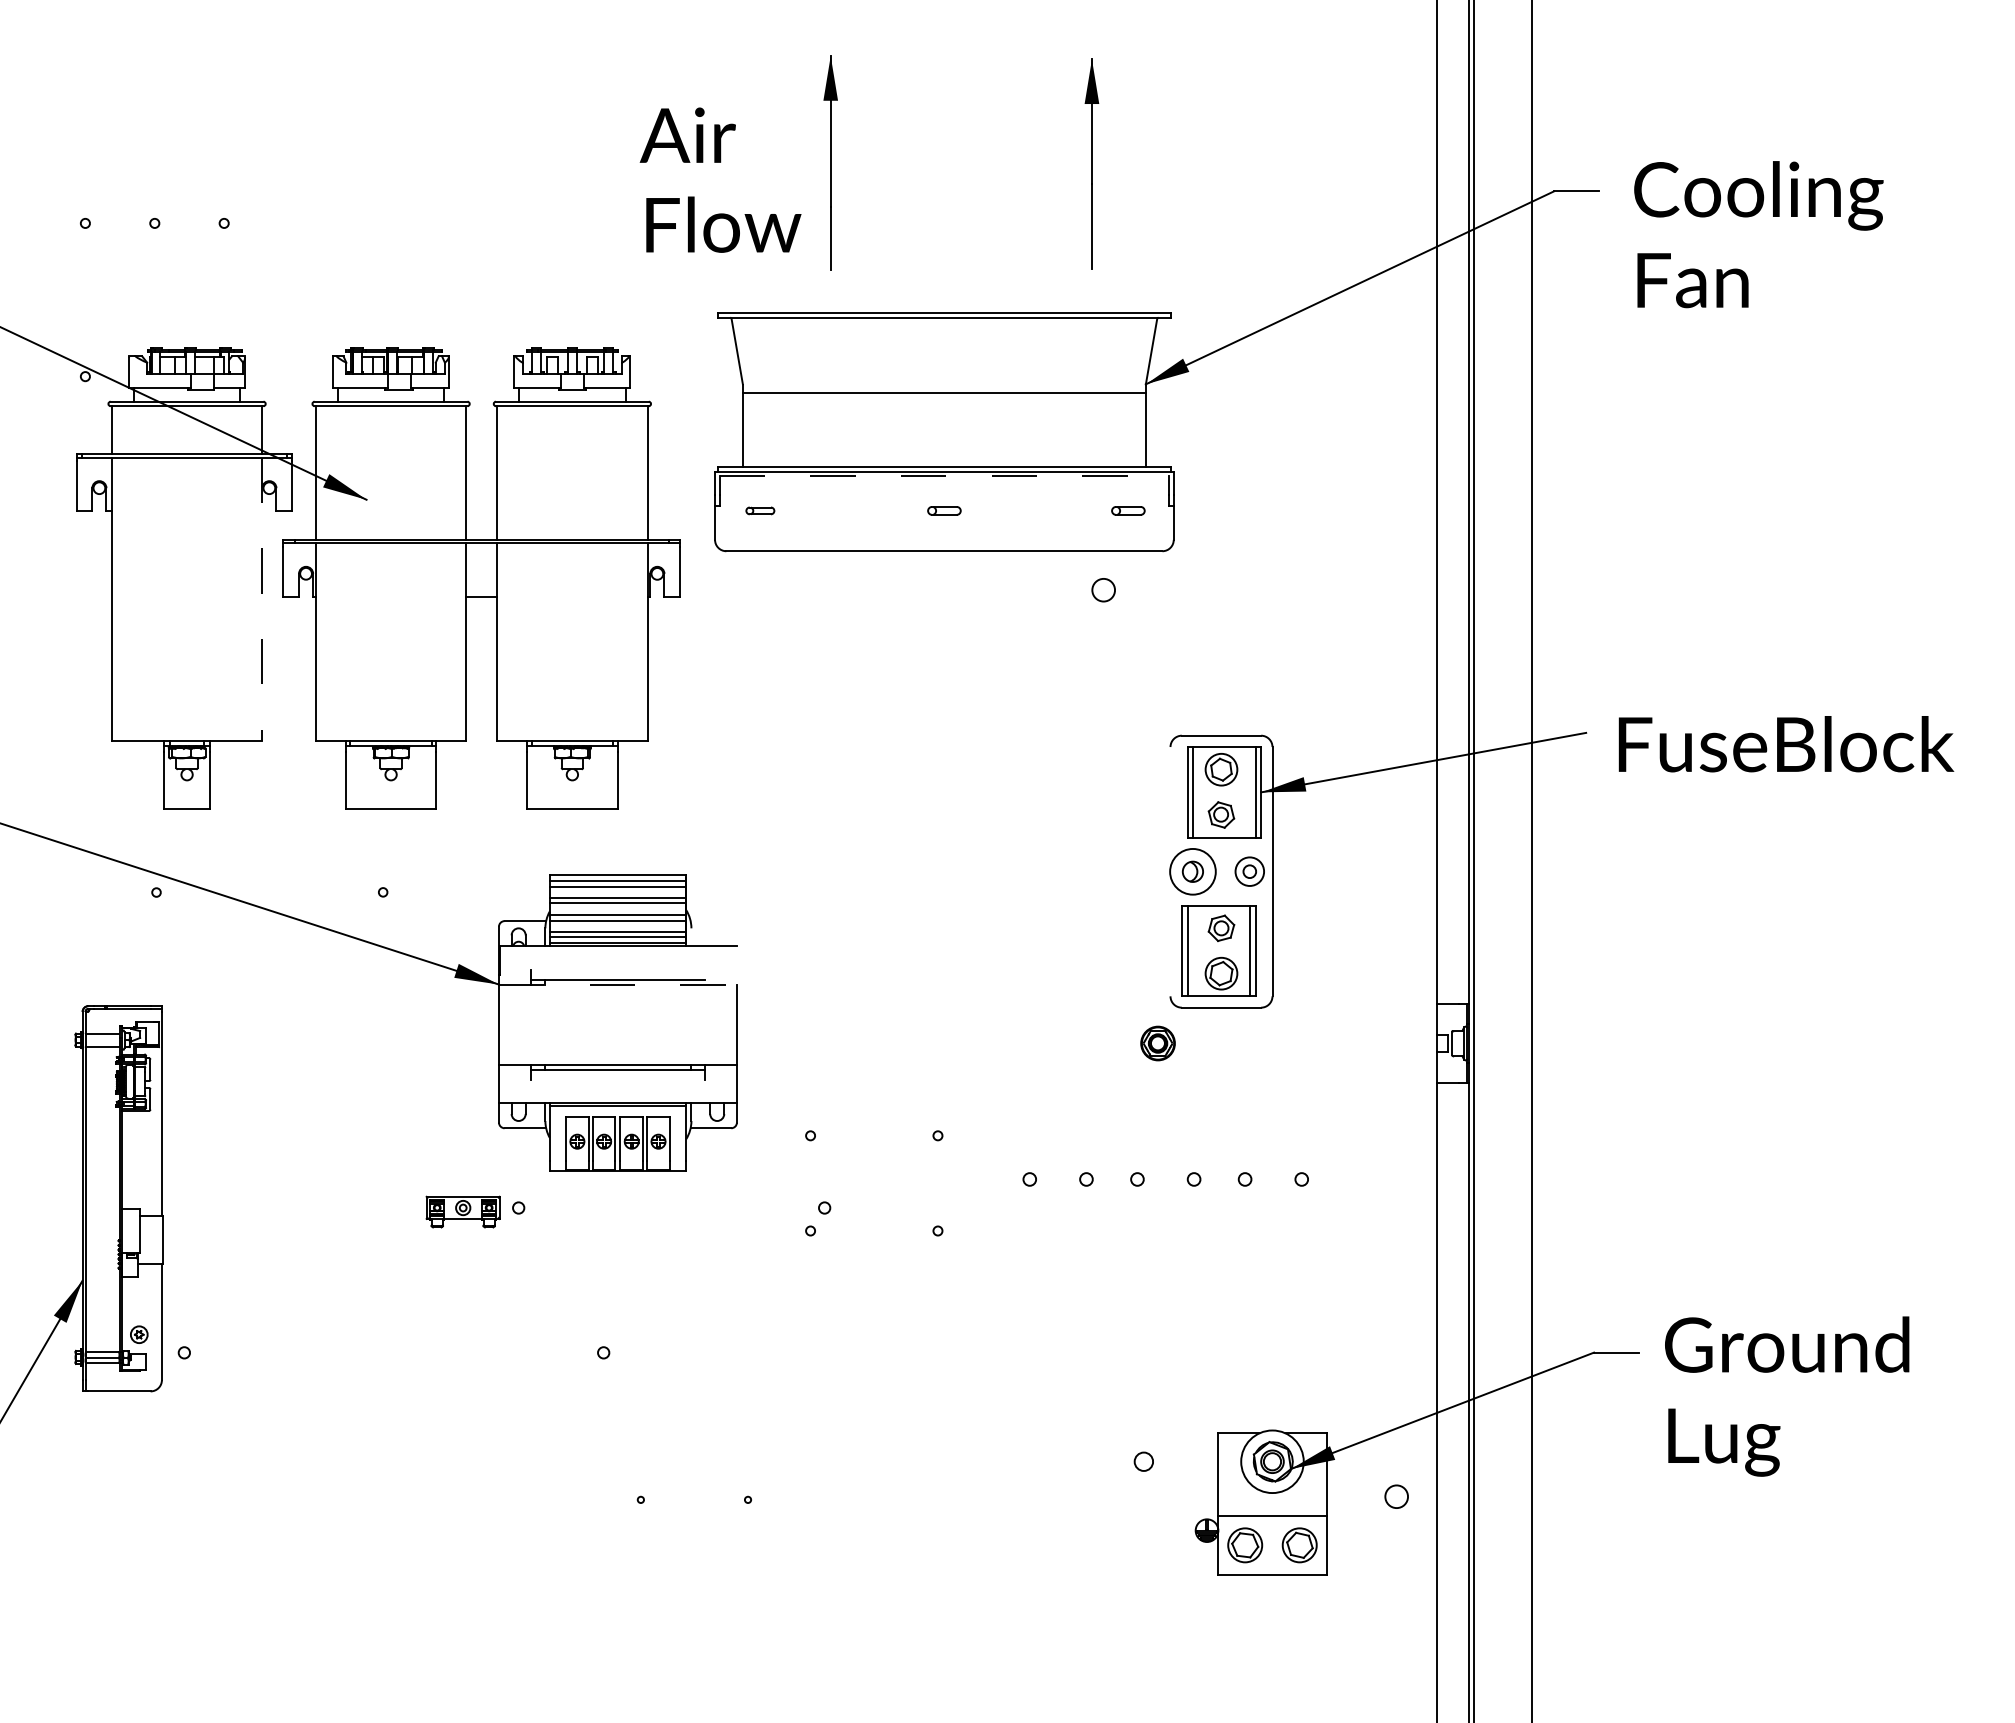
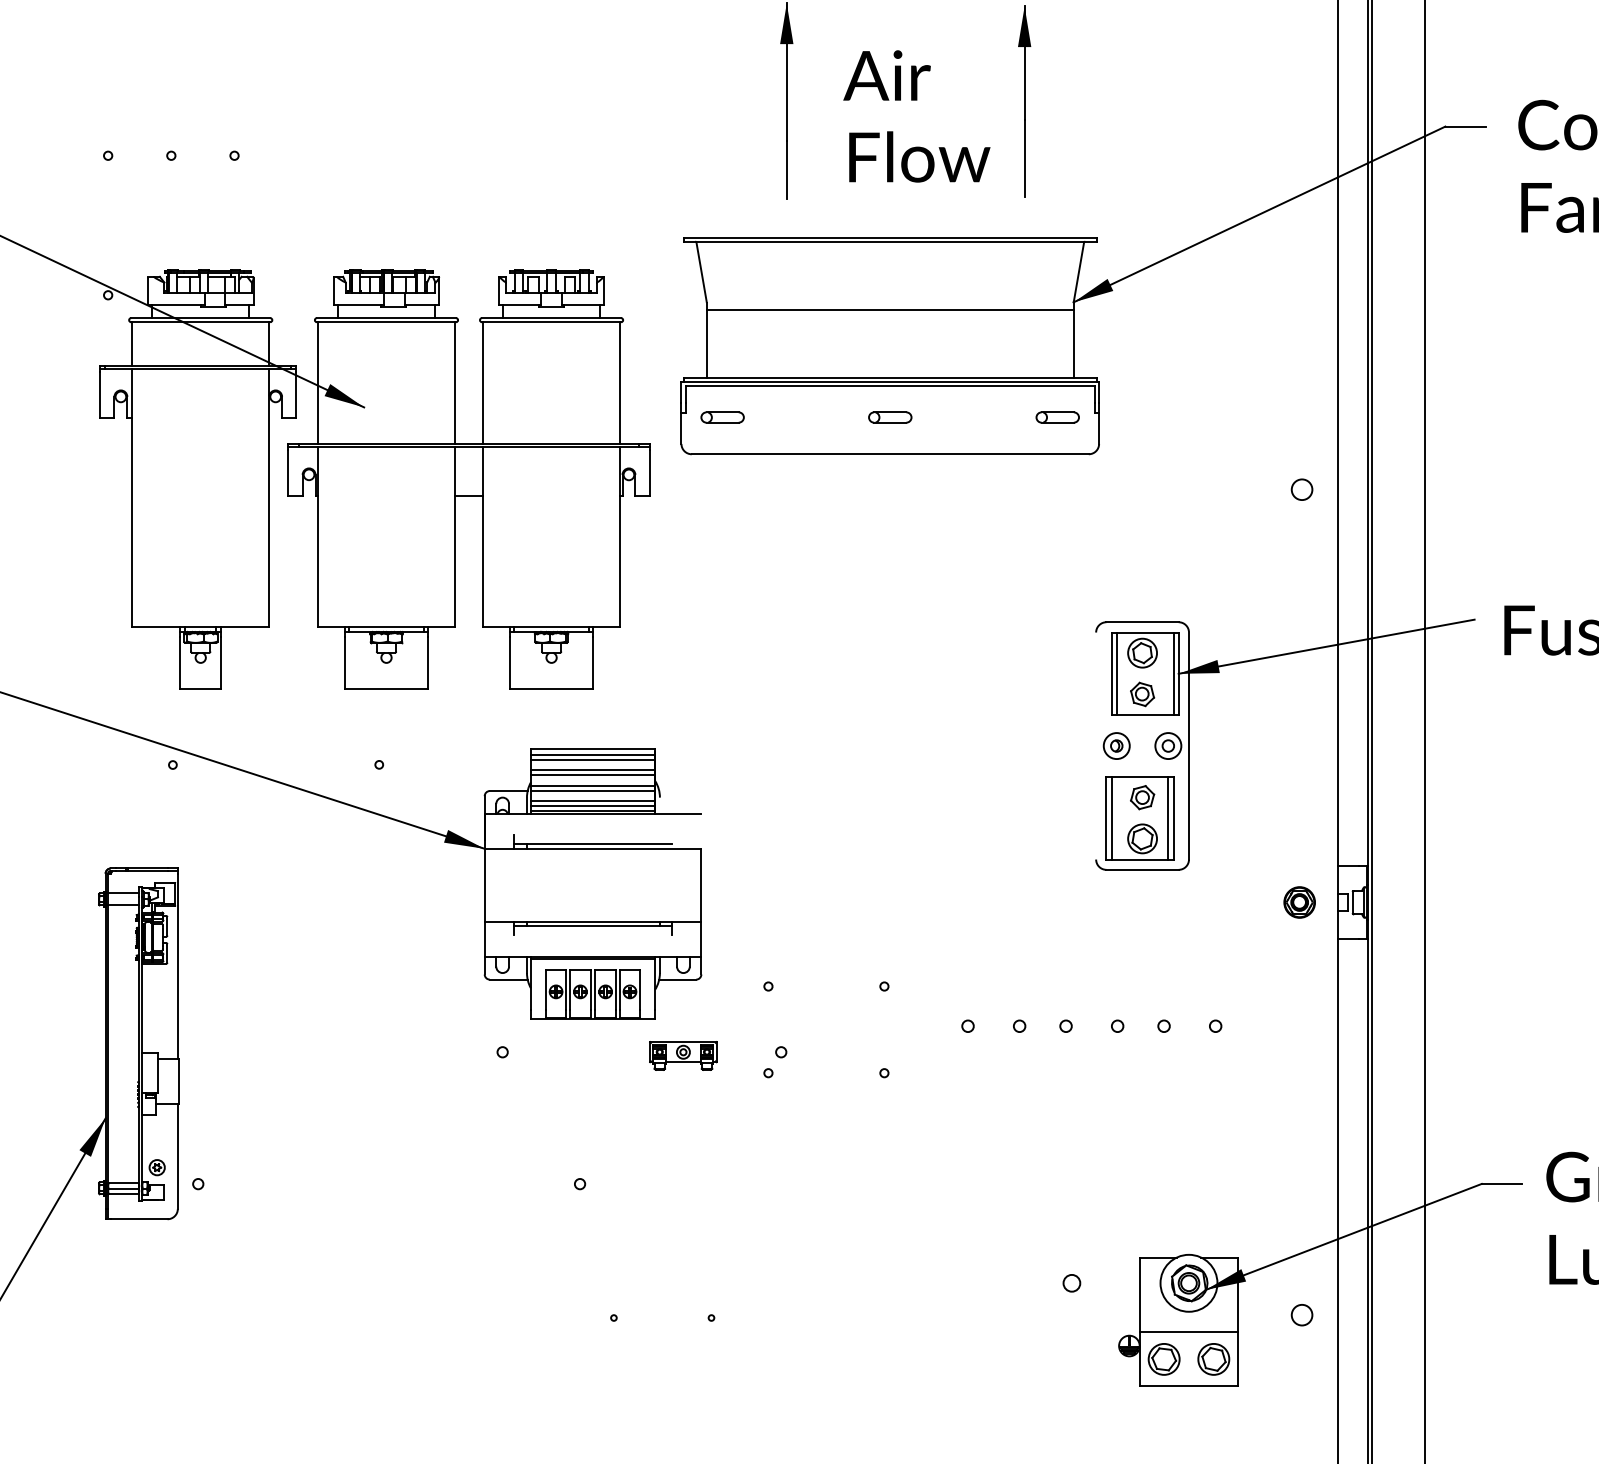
text: (720, 179) -> (916, 115), moved
line: (944, 476) -> (890, 386), dashed -> solid
part: (760, 510) -> (722, 417), size x1.67
part: (944, 510) -> (890, 417), size x1.43
part: (1128, 510) -> (1057, 417), size x1.43
circle: (1103, 590) -> (1301, 490), moved
line: (262, 599) -> (269, 498), dashed -> solid
part: (1193, 871) -> (1117, 745), size x0.62
line: (617, 984) -> (592, 848), dashed -> solid
part: (1157, 1043) -> (1299, 902), moved
part: (462, 1211) -> (682, 1055), moved

